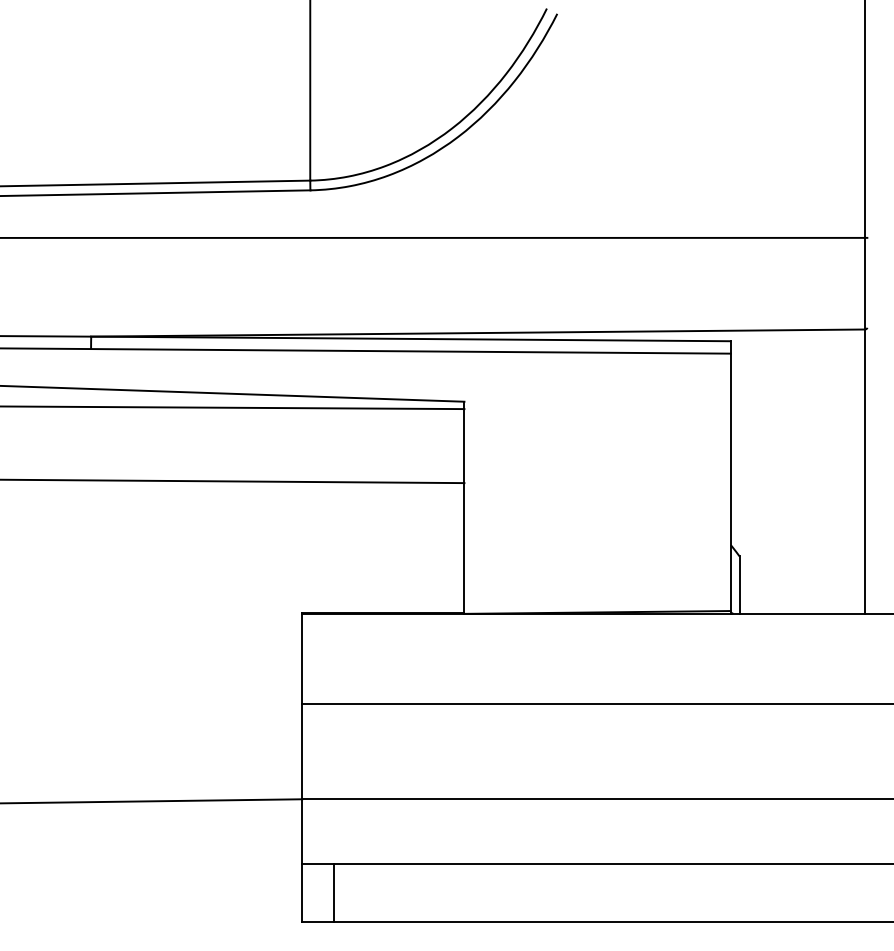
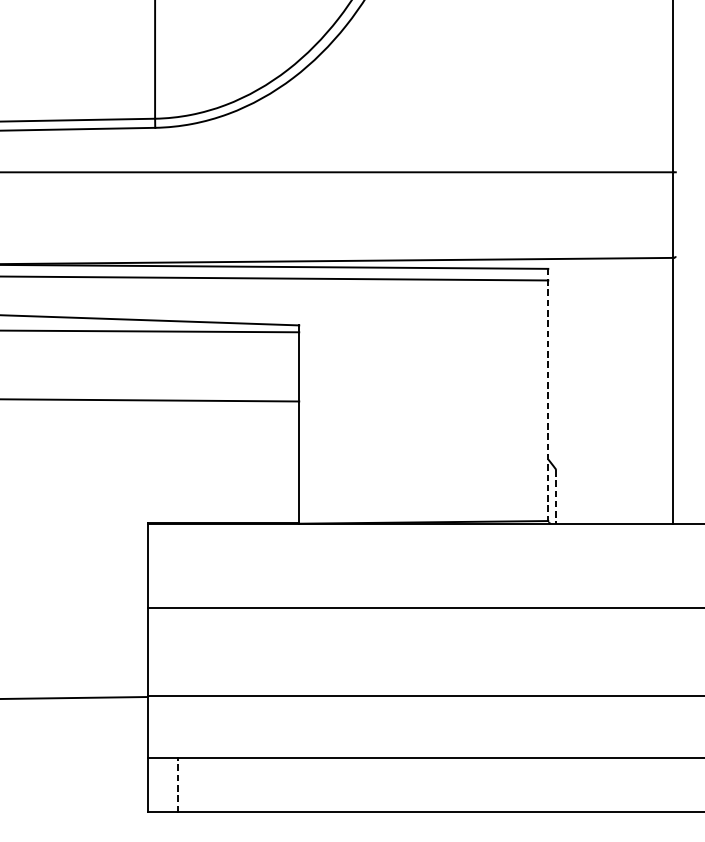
line: (730, 478) -> (547, 397), solid -> dashed
line: (739, 585) -> (556, 497), solid -> dashed
line: (334, 892) -> (177, 784), solid -> dashed

